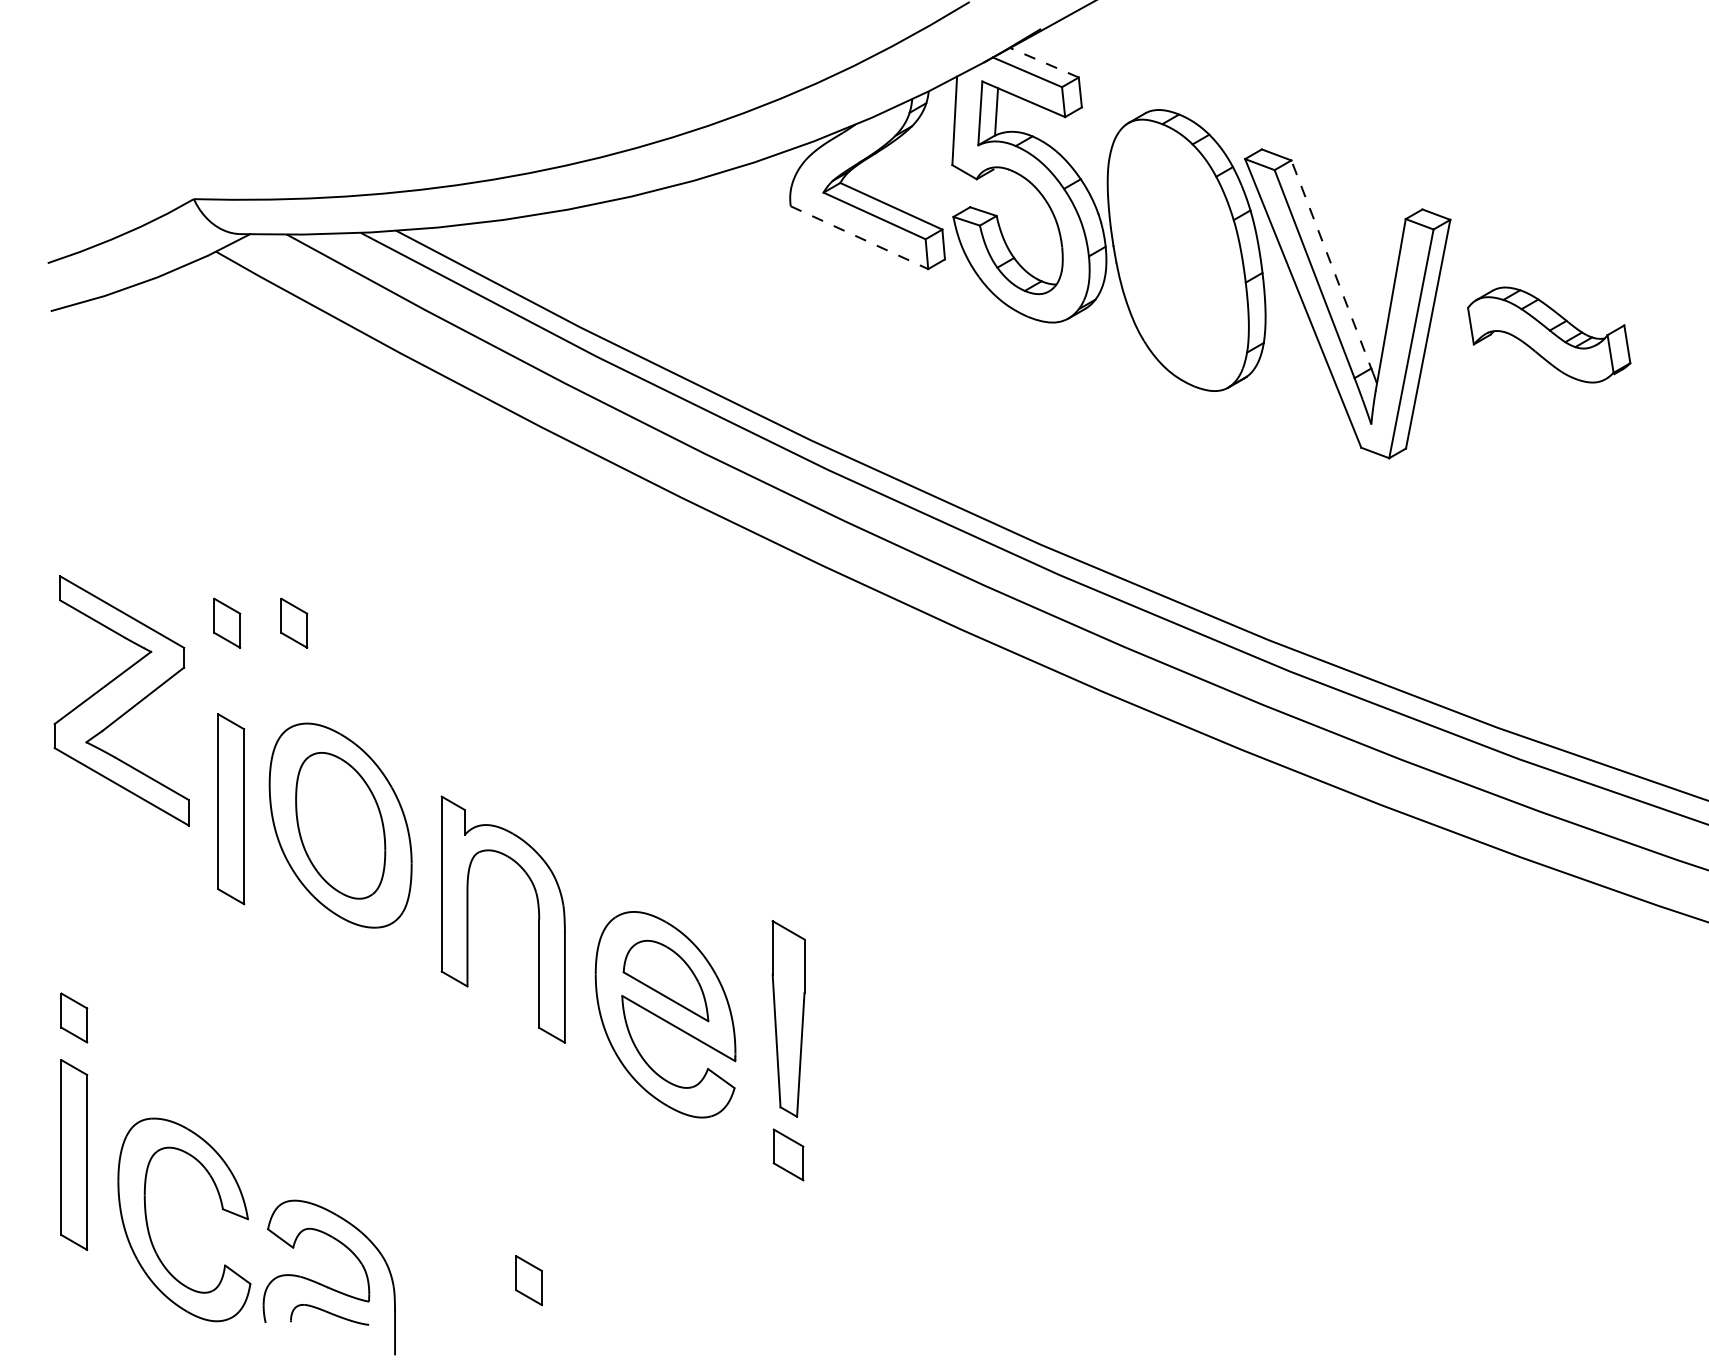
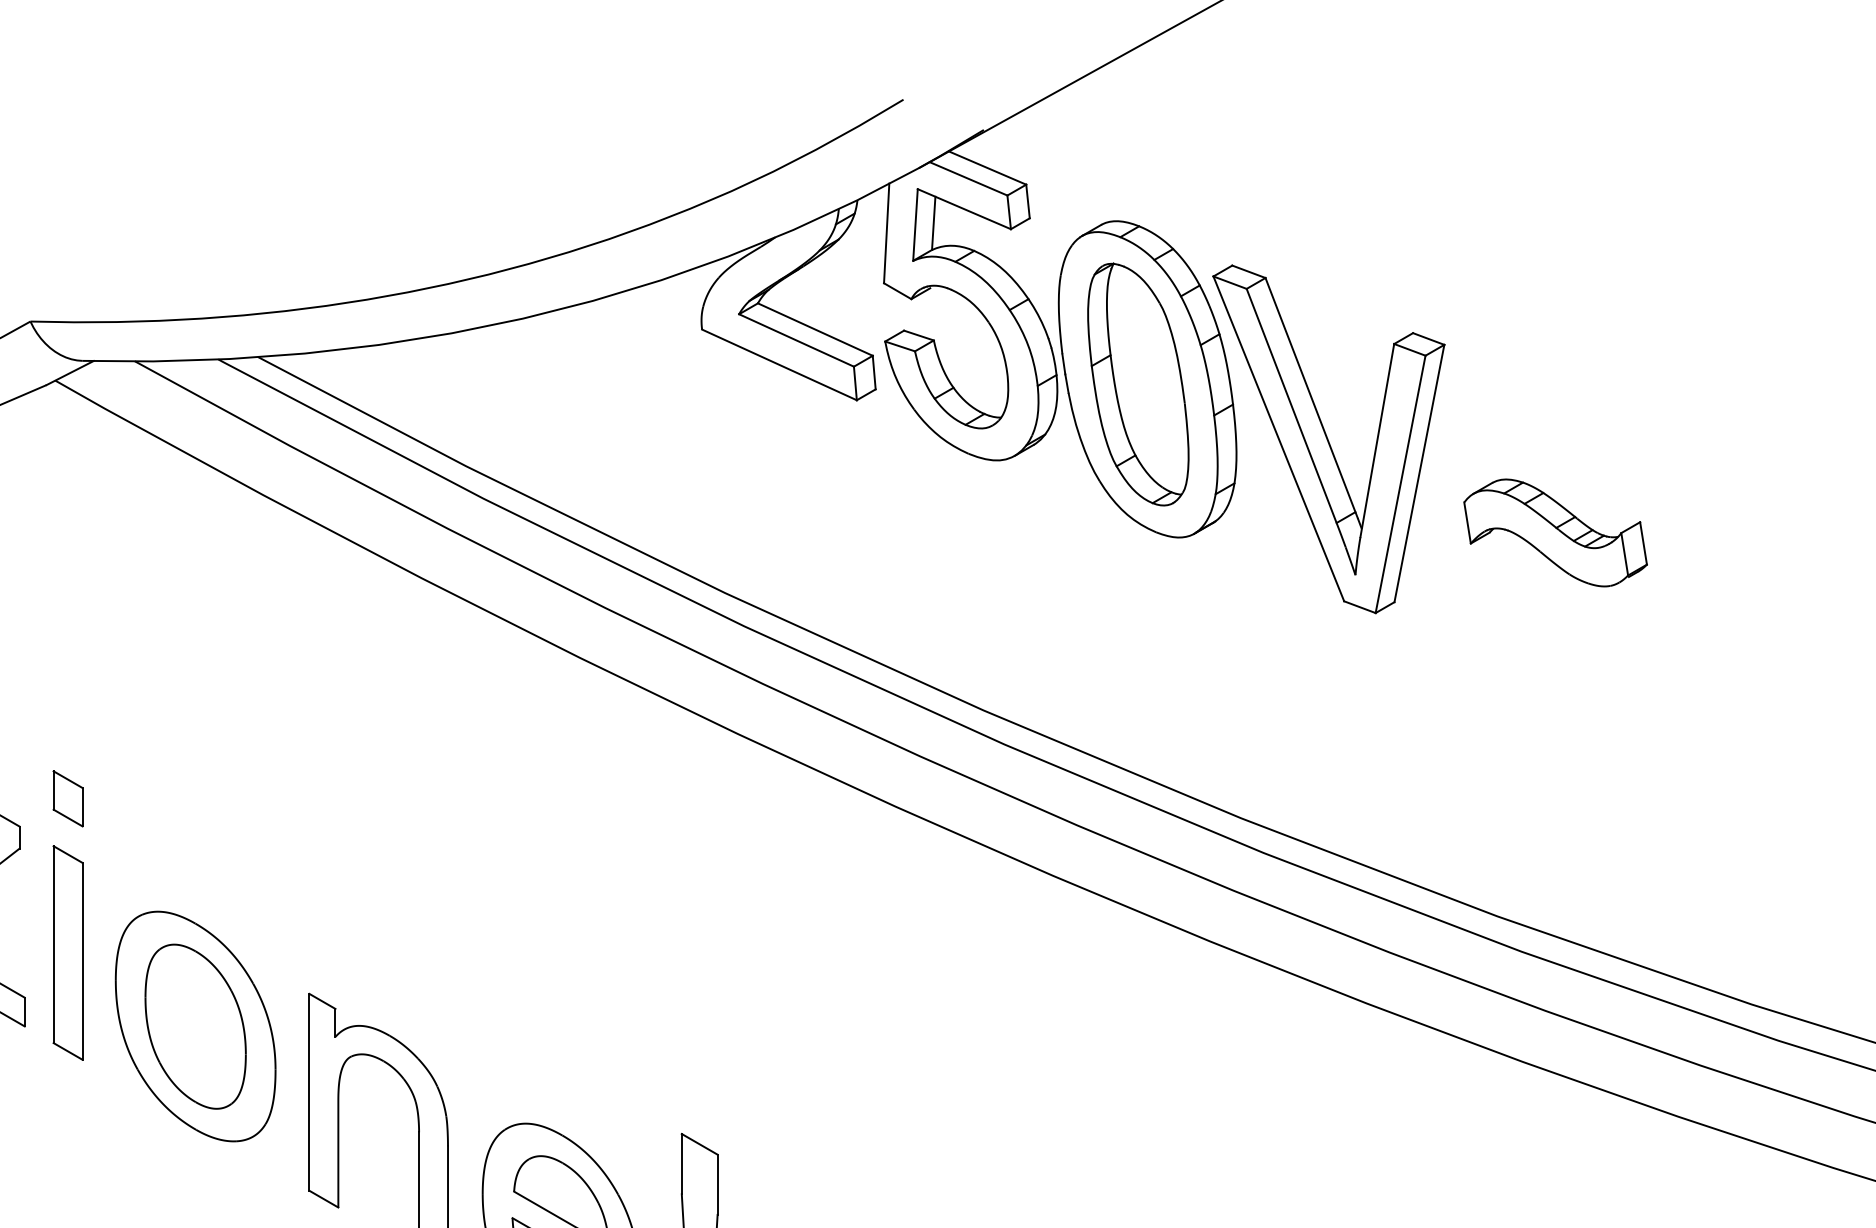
line: (1044, 62) -> (987, 167), dashed -> solid
line: (859, 237) -> (779, 364), dashed -> solid
part: (1177, 254) -> (1137, 383), added
line: (1332, 266) -> (1311, 397), dashed -> solid
part: (1549, 334) -> (1555, 532), moved
part: (294, 622) -> (143, 797), removed
part: (231, 809) -> (68, 953), moved

